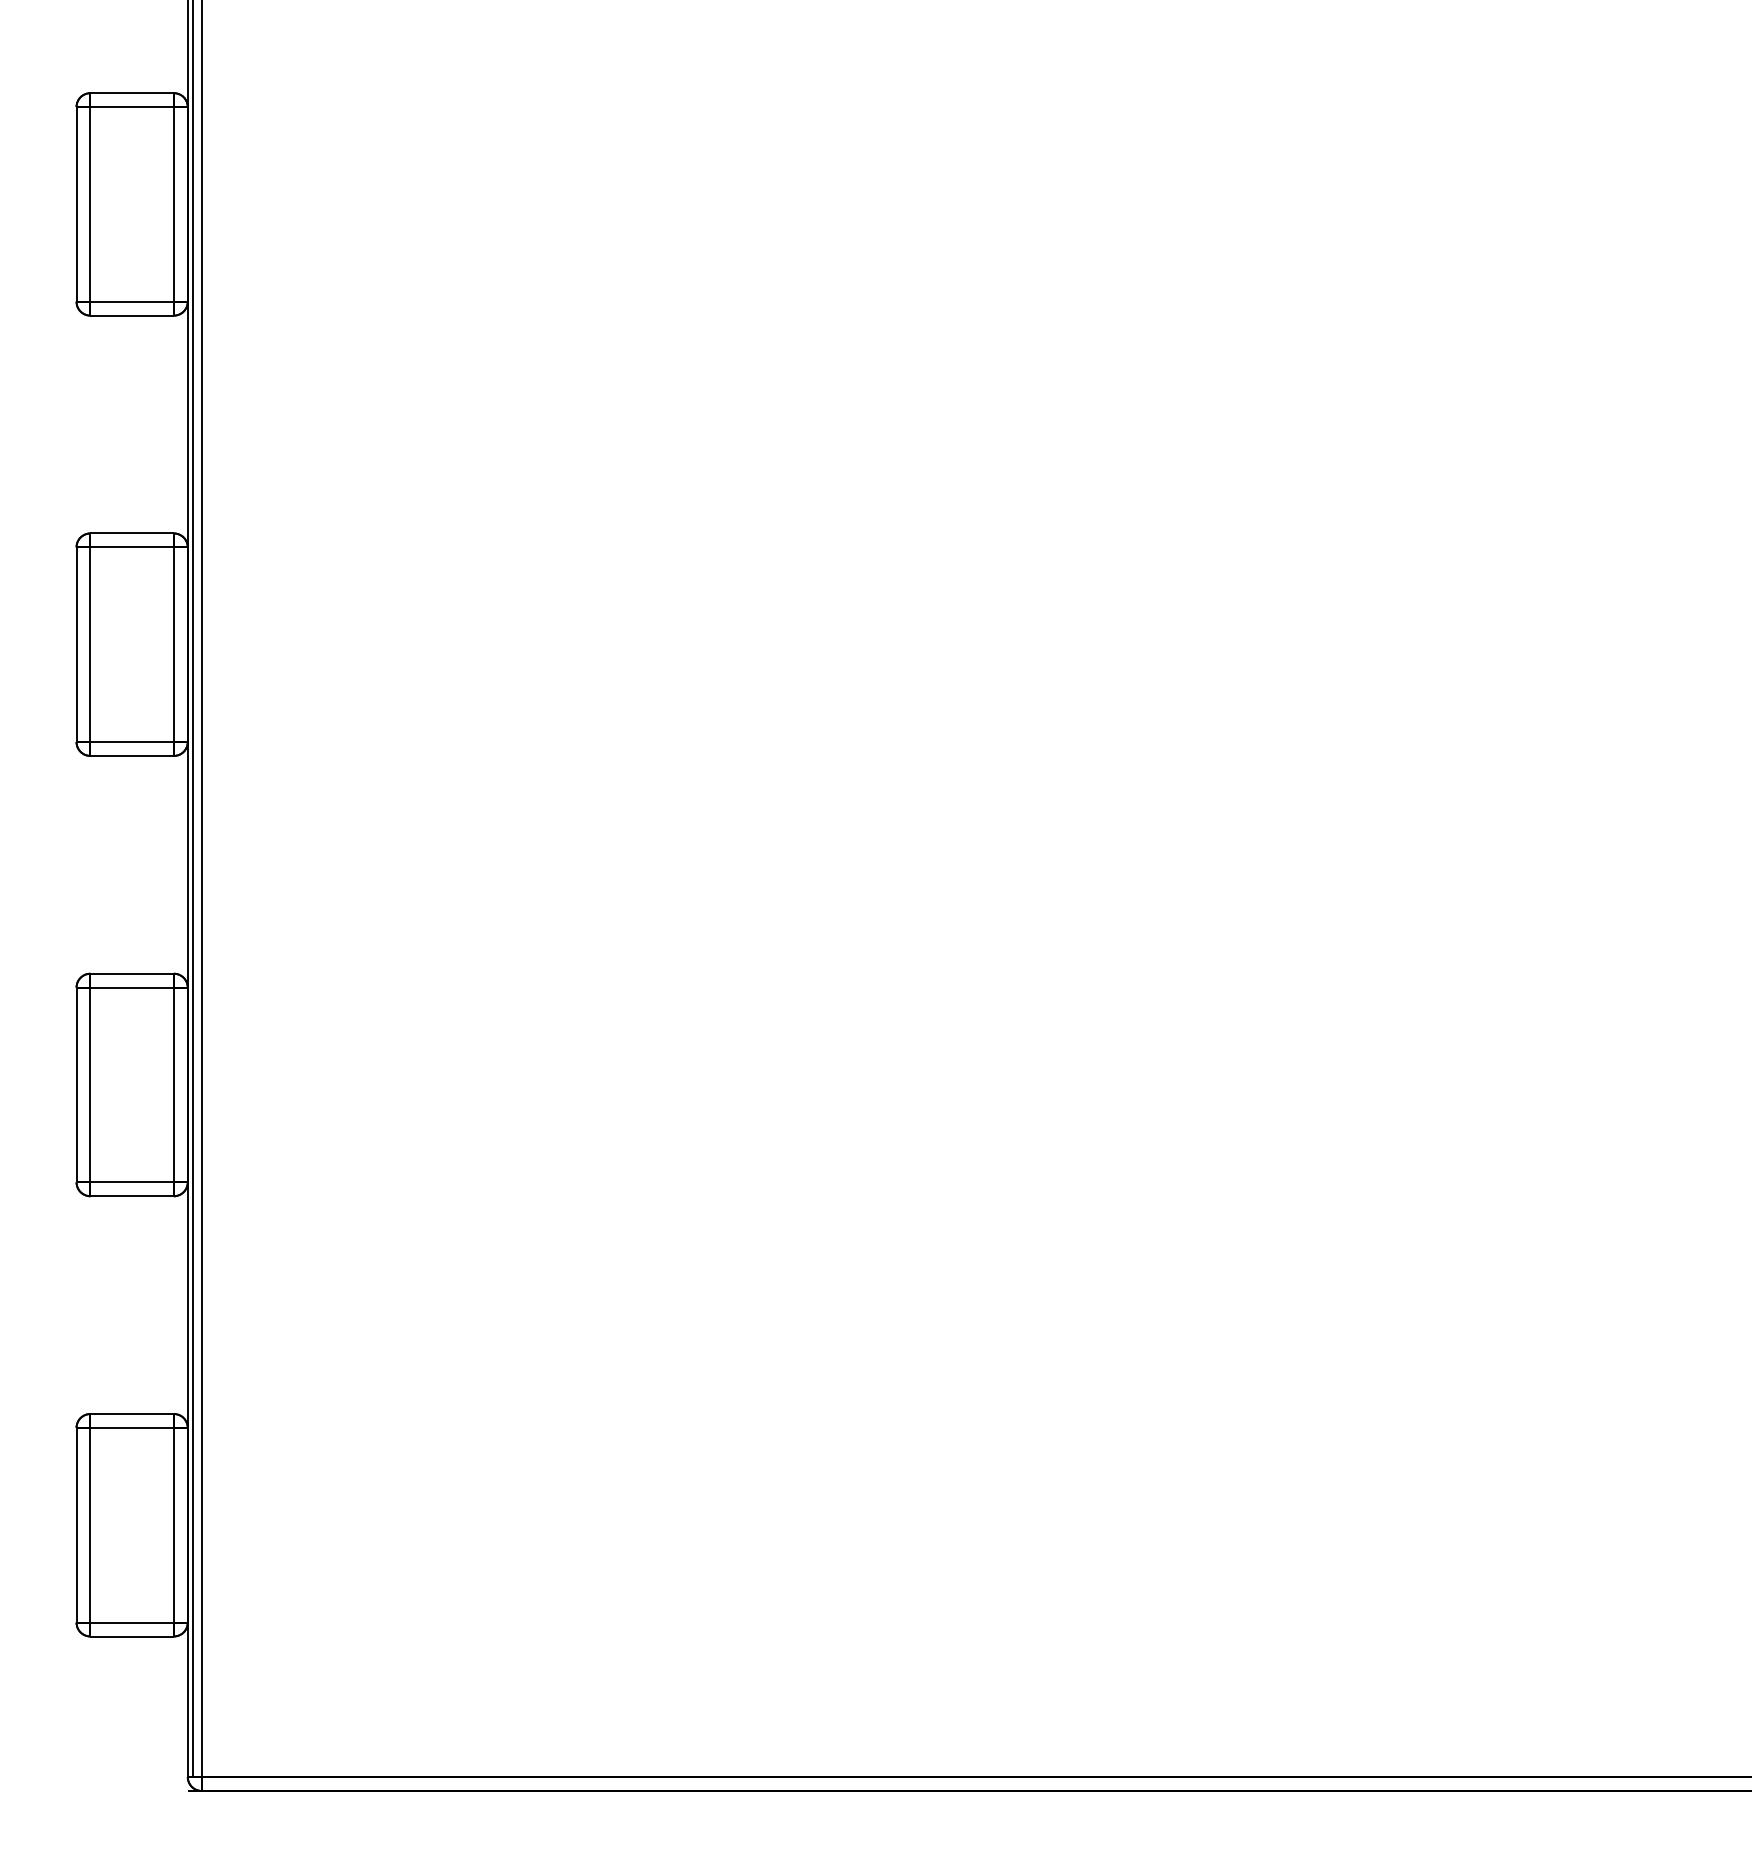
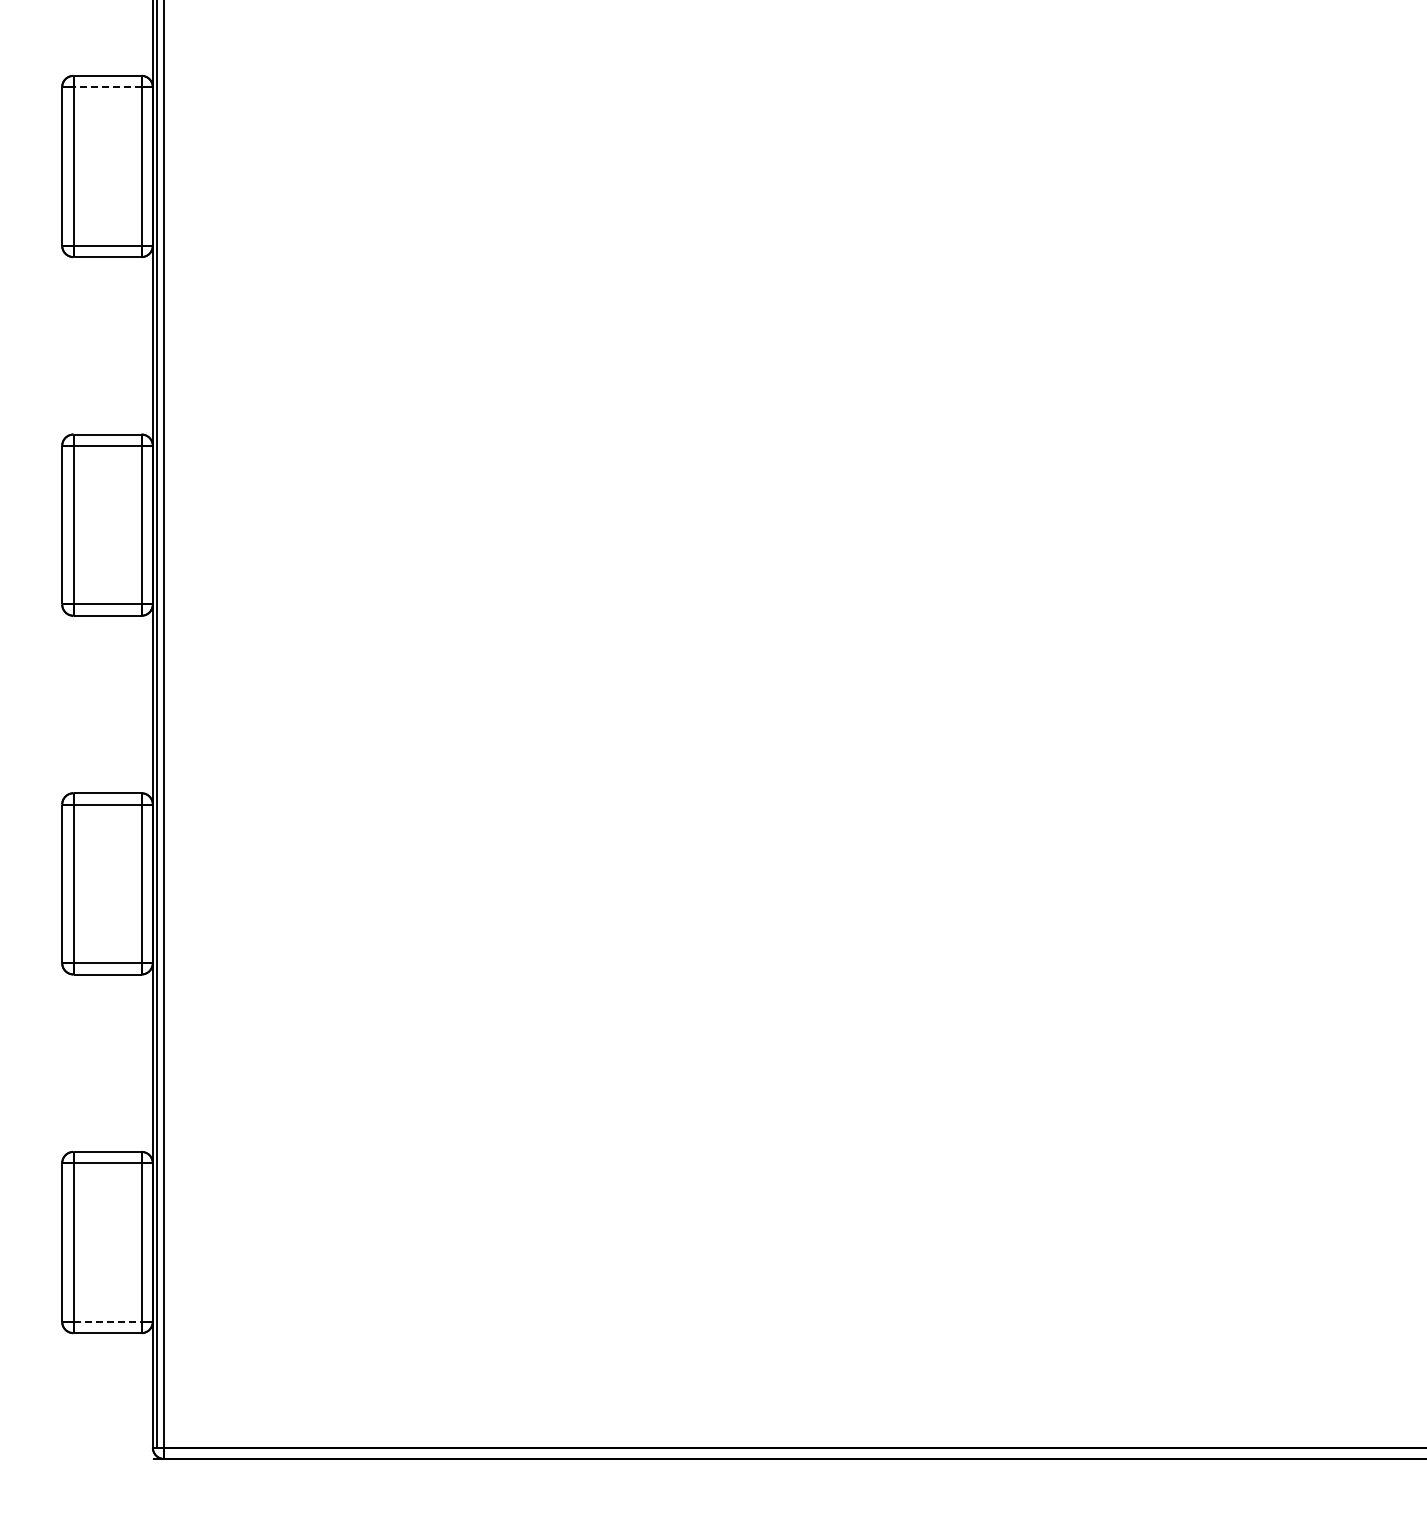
line: (132, 107) -> (107, 87), solid -> dashed
line: (132, 1622) -> (107, 1321), solid -> dashed

